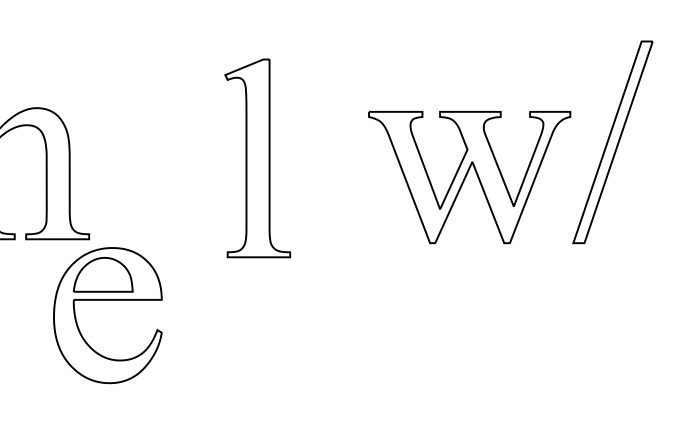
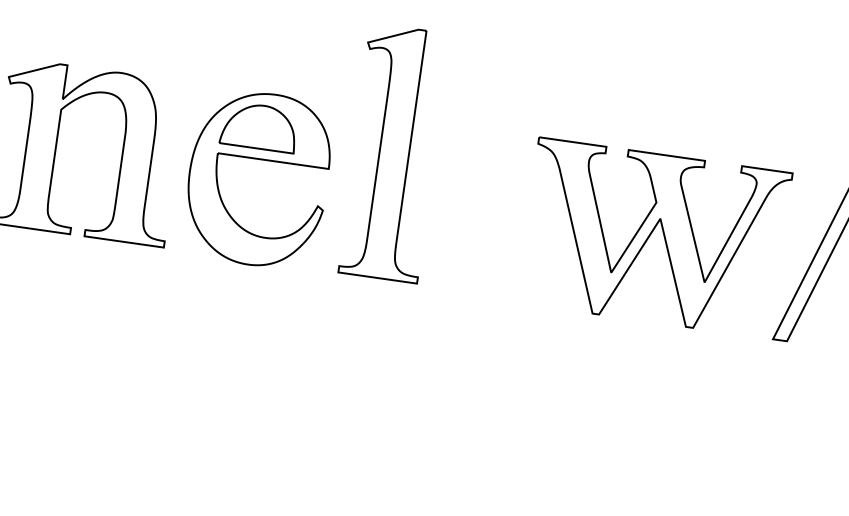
part: (257, 158) -> (393, 153), moved
part: (107, 300) -> (260, 160), moved

